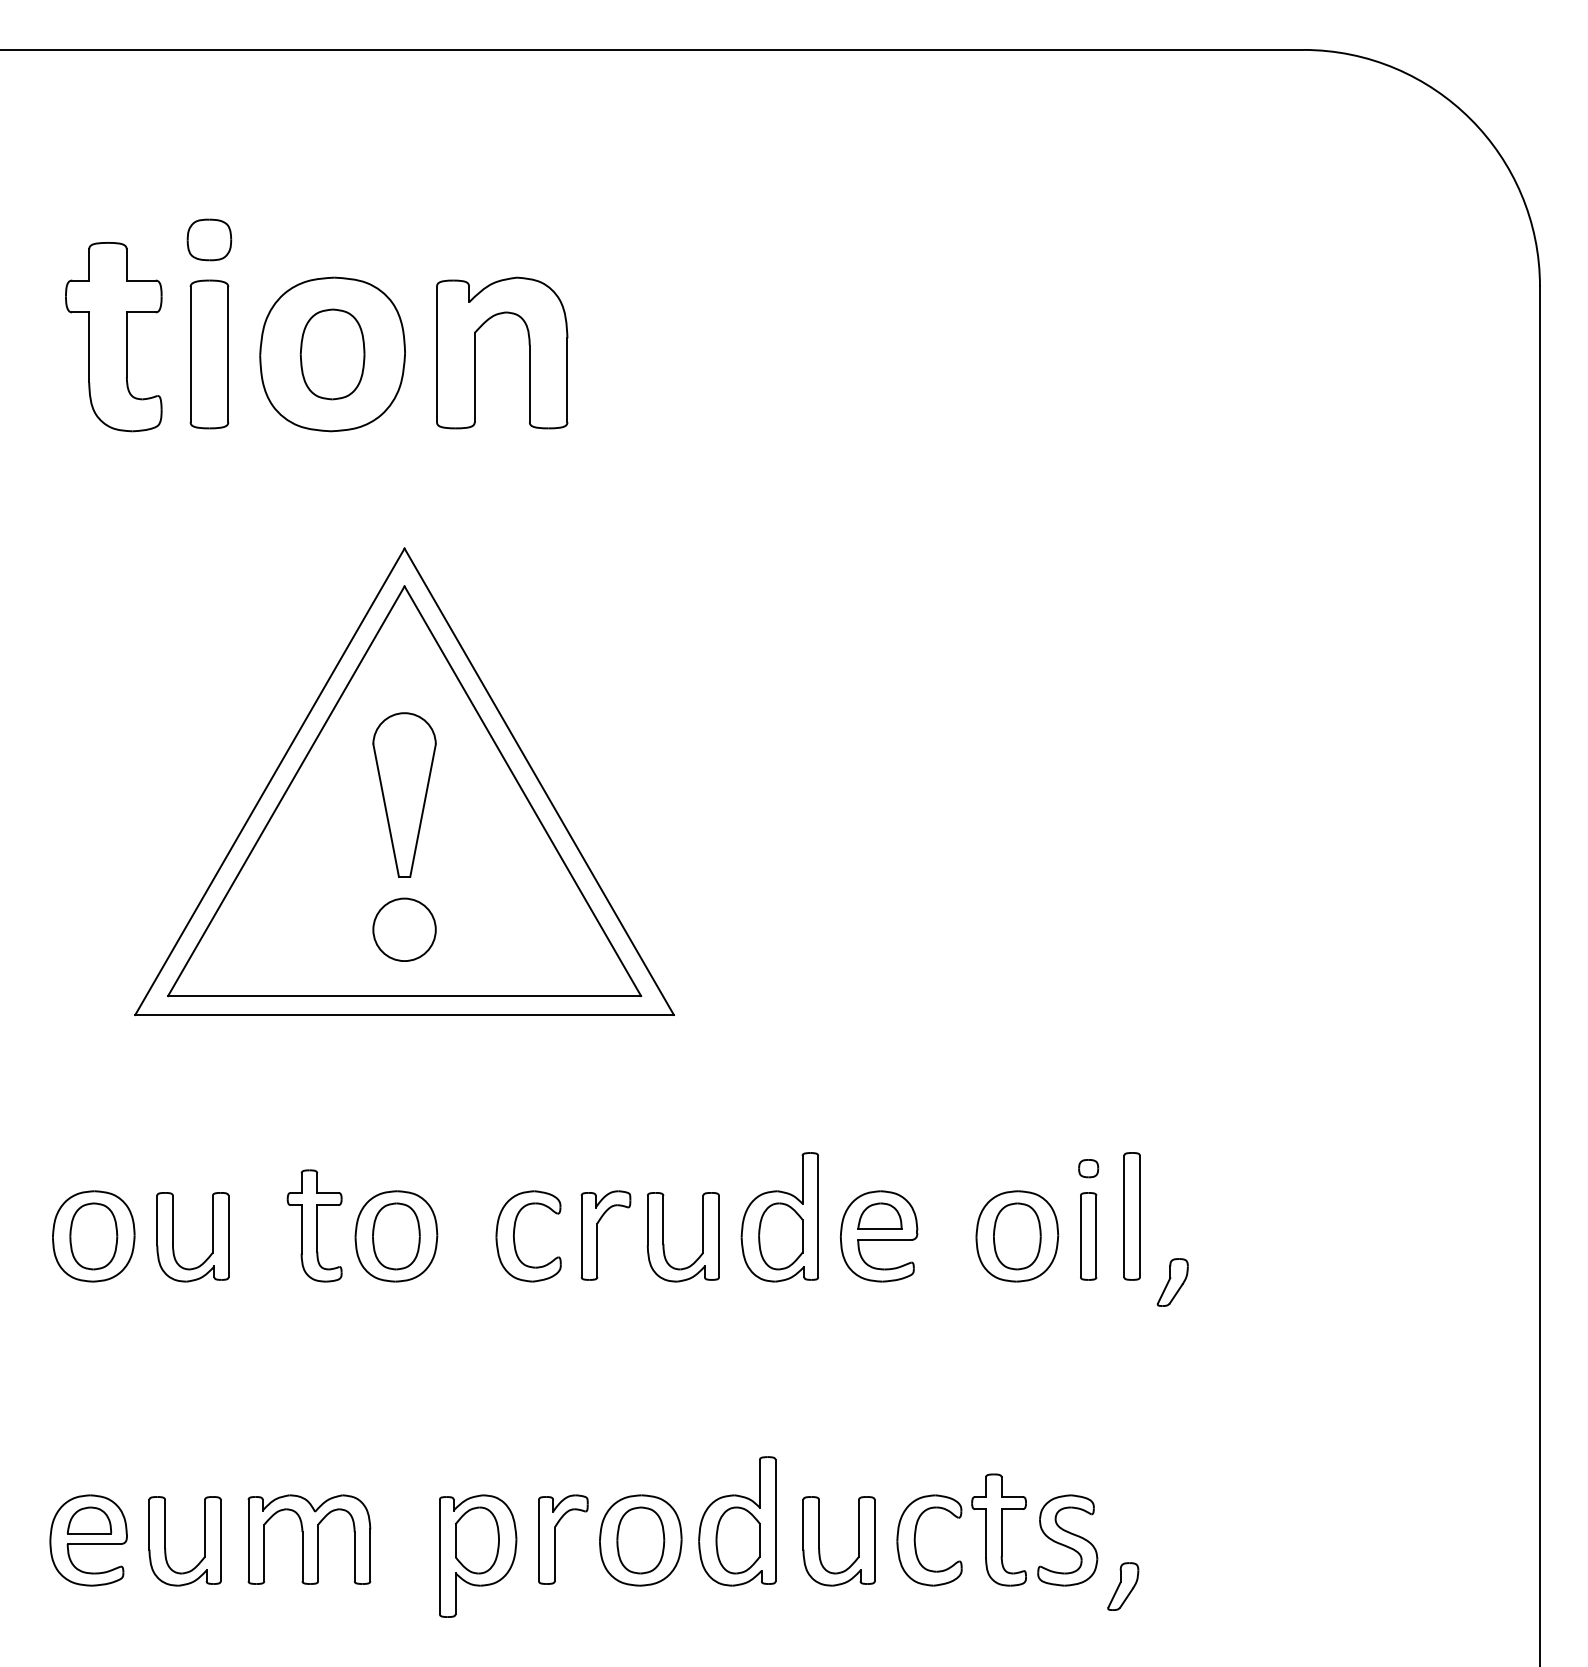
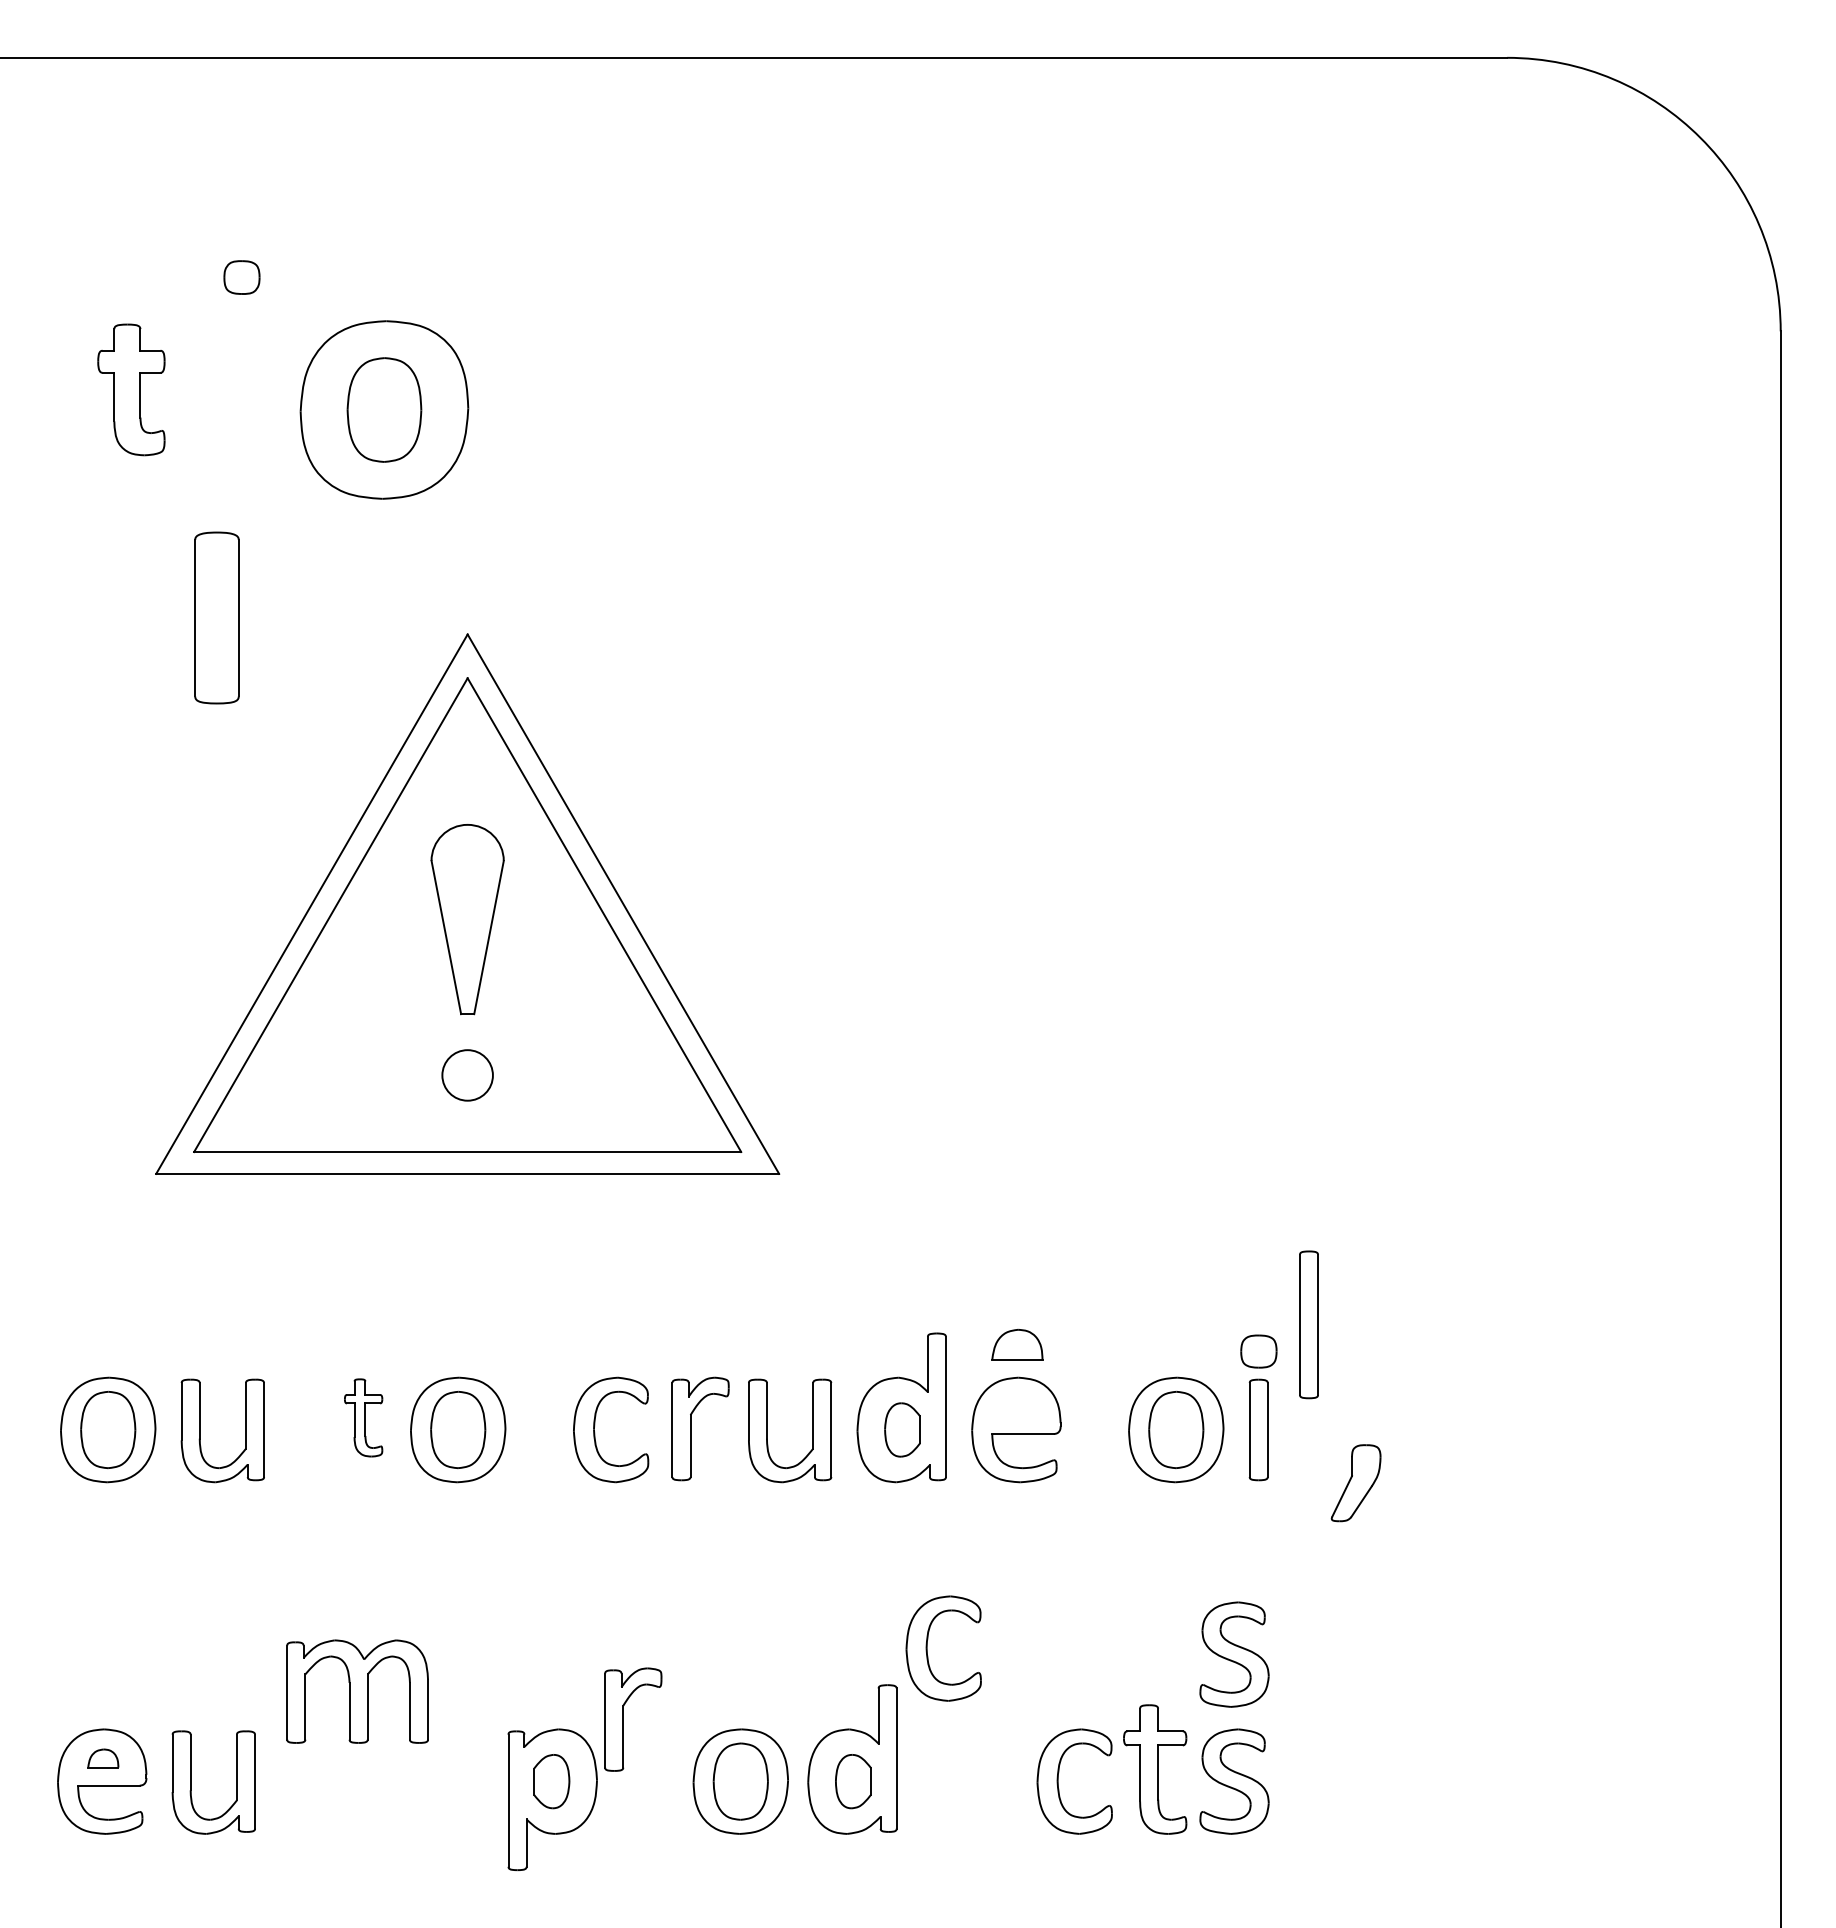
part: (209, 239) -> (241, 277), size x0.7
part: (113, 336) -> (131, 389), size x0.6
part: (475, 353) -> (549, 408), removed
part: (209, 354) -> (216, 617), moved
circle: (404, 929) -> (467, 1075), size x0.7
part: (1088, 1168) -> (1258, 1351), size x1.6
part: (880, 1216) -> (1017, 1344), moved
part: (1131, 1216) -> (1308, 1324), moved
part: (314, 1225) -> (363, 1417), size x0.6
part: (780, 1236) -> (902, 1429), size x0.7
part: (1172, 1282) -> (1355, 1483), size x1.4
part: (802, 1425) -> (927, 1648), added
part: (1067, 1430) -> (1234, 1654), added
part: (89, 1520) -> (103, 1758), size x0.6
part: (309, 1539) -> (357, 1691), moved
part: (554, 1539) -> (623, 1719), moved
part: (477, 1540) -> (551, 1781), size x0.7
part: (738, 1540) -> (853, 1781), size x0.7
part: (858, 1541) -> (992, 1782), removed
part: (1123, 1586) -> (1298, 1834), removed

